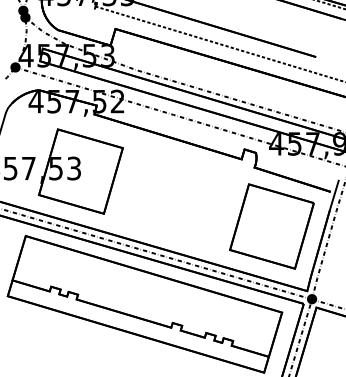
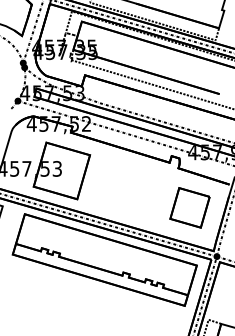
part: (271, 226) -> (189, 207), size x0.7

